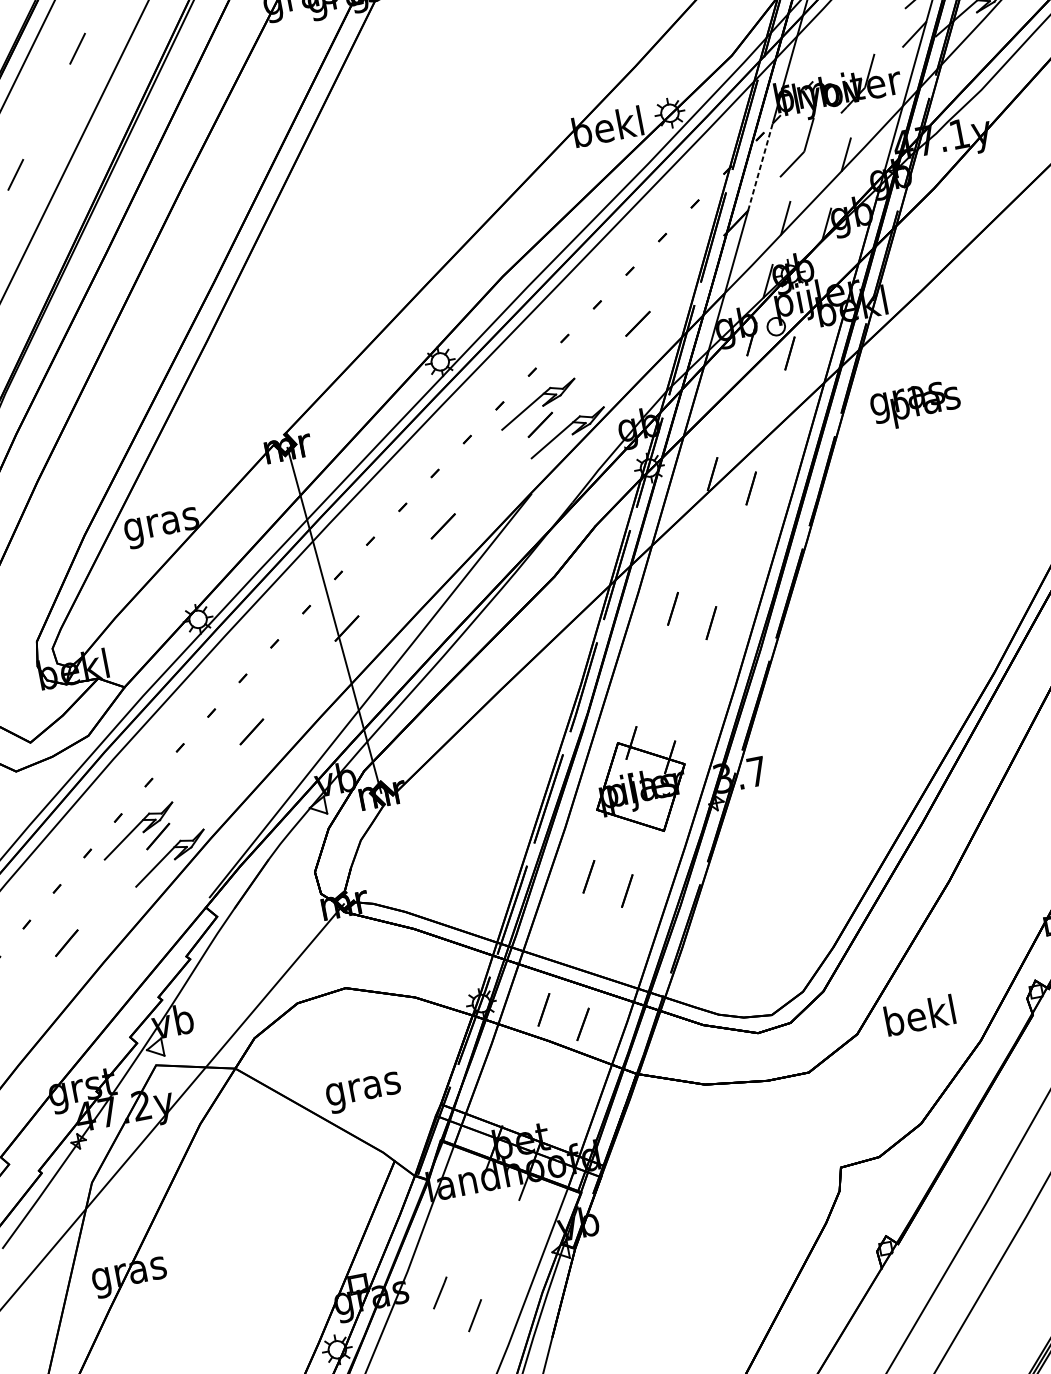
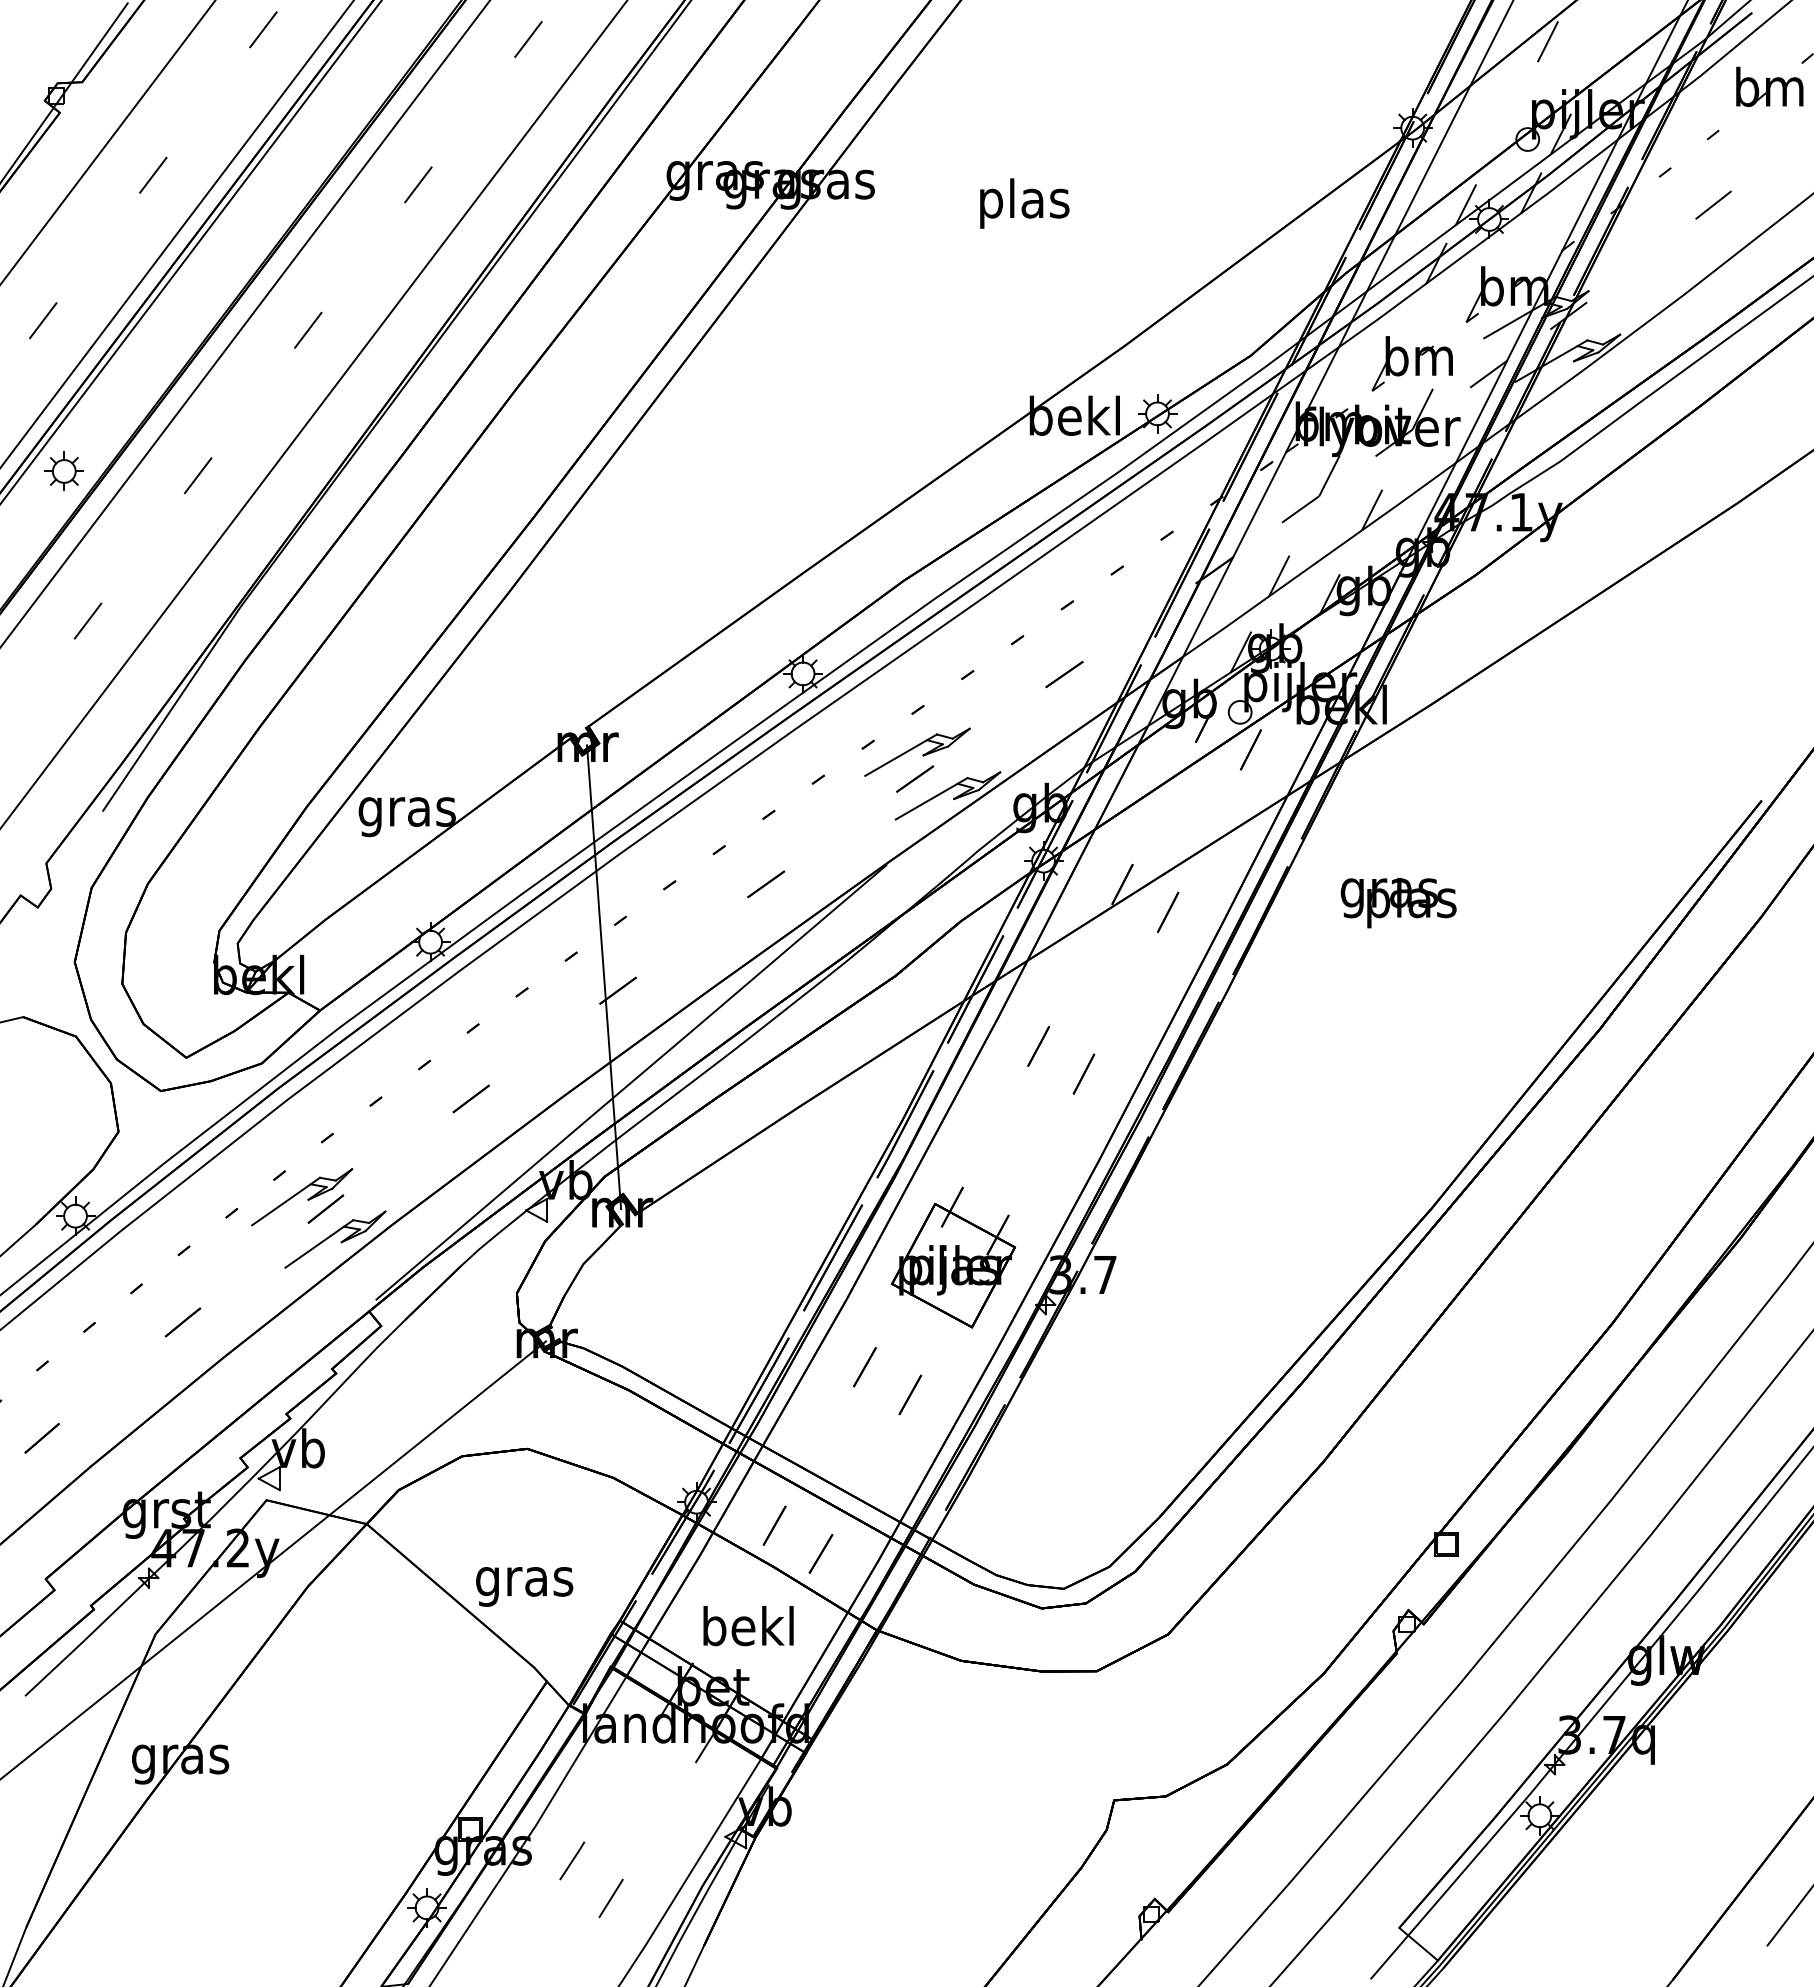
part: (854, 37) -> (1411, 363), added
line: (760, 167) -> (1259, 505), dashed -> solid
text: (915, 405) -> (1398, 903), moved
text: (919, 1015) -> (748, 1626), moved

